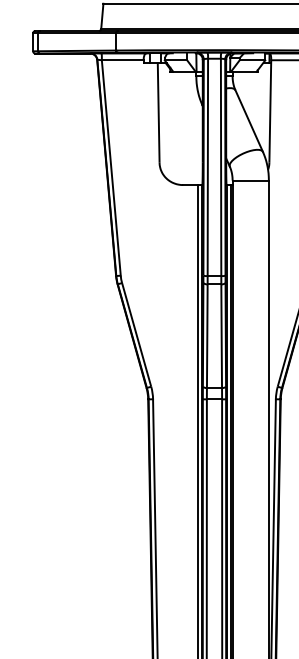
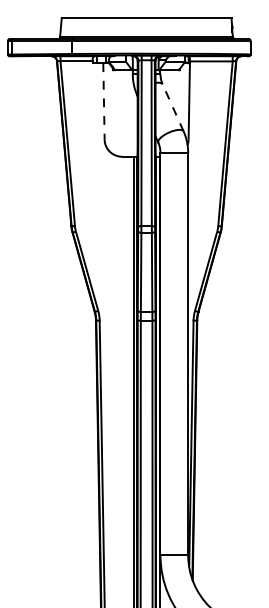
line: (158, 114) -> (103, 102), solid -> dashed
line: (249, 120) -> (173, 107), solid -> dashed

